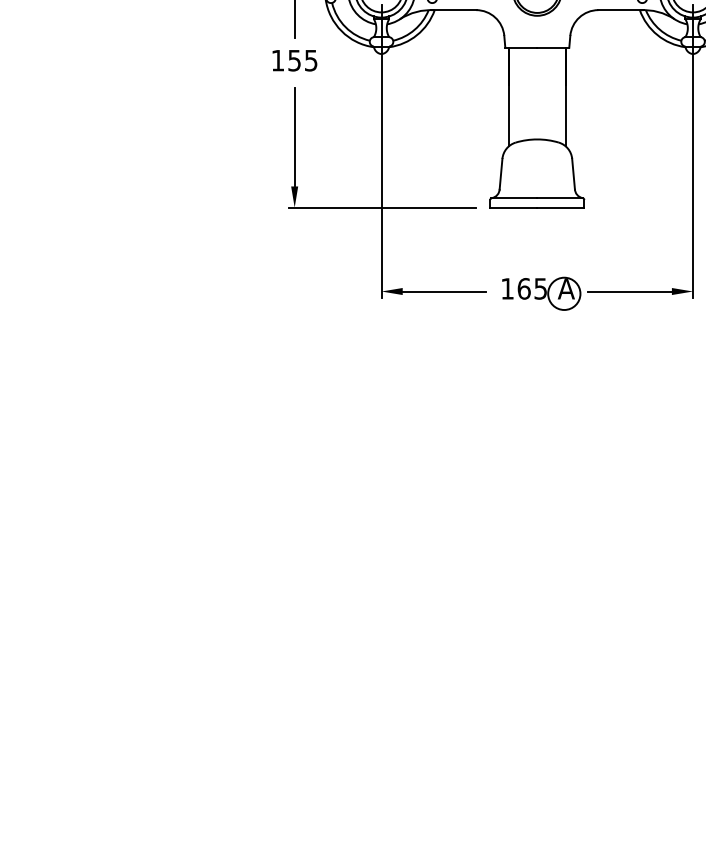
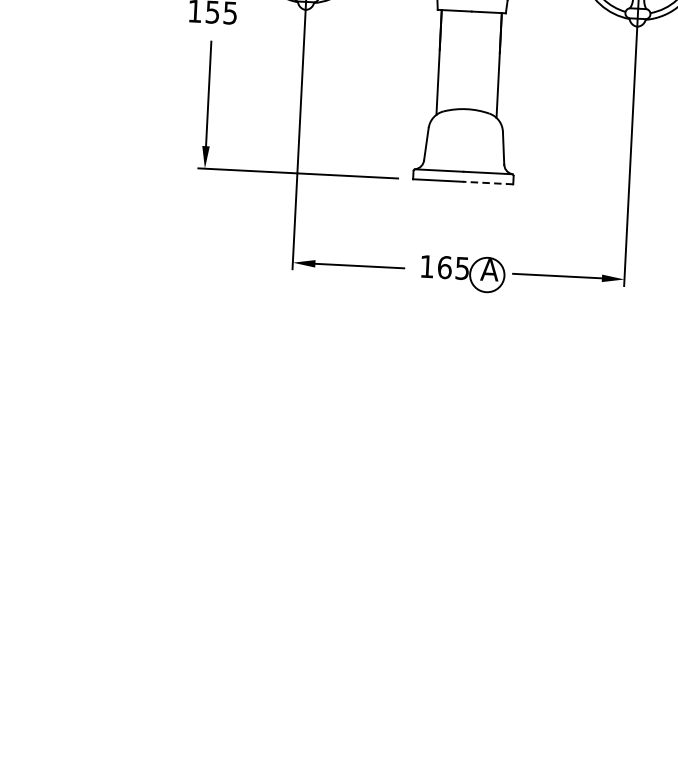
line: (560, 207) -> (487, 182), solid -> dashed

